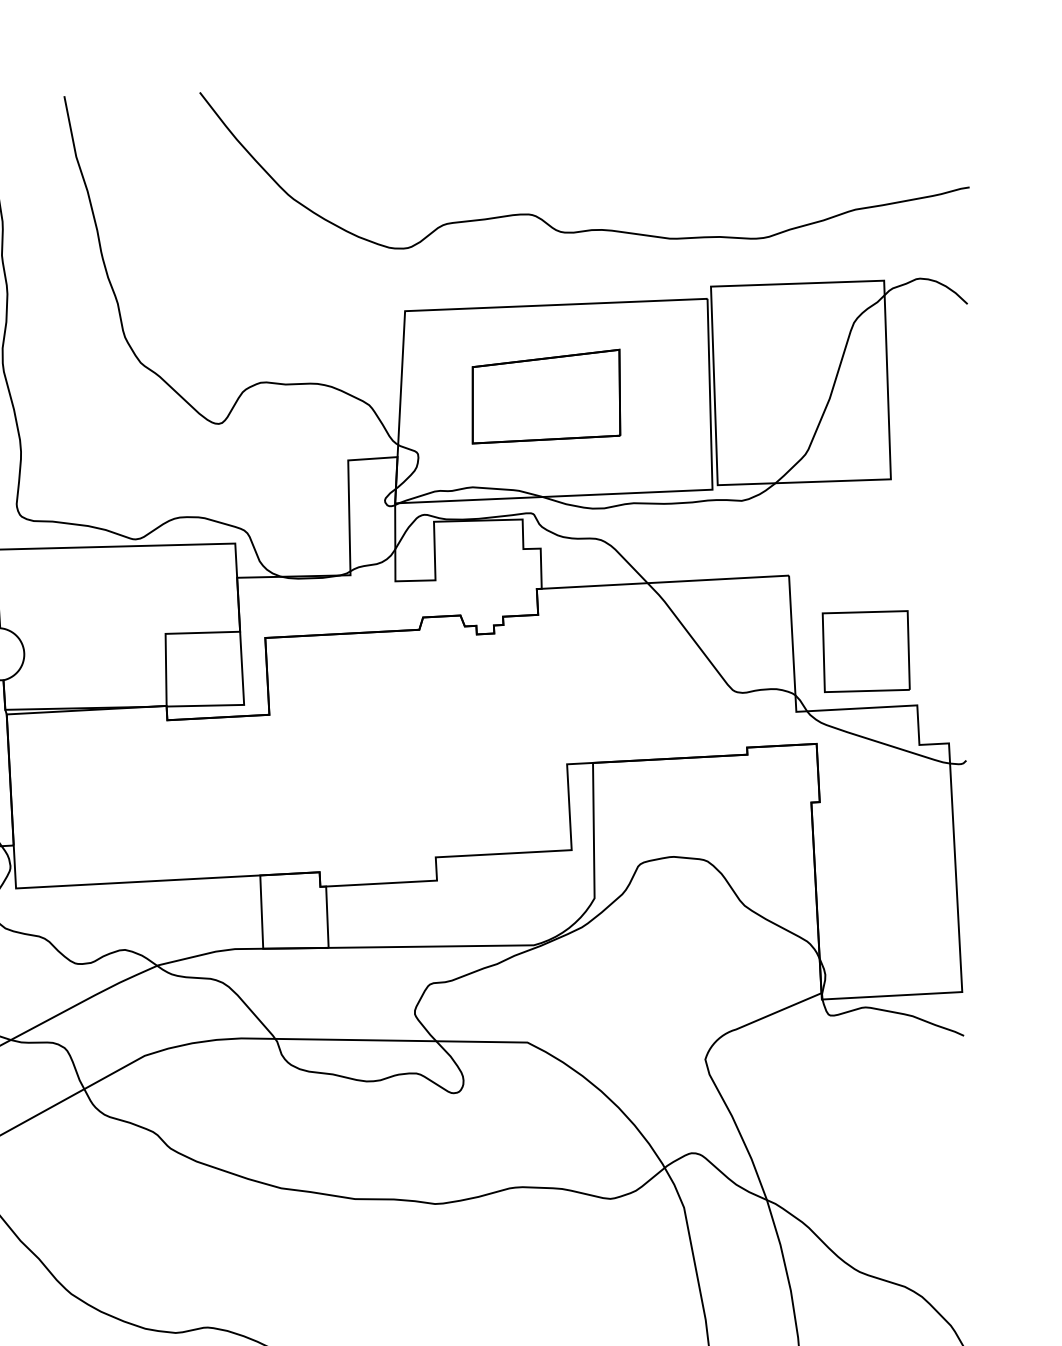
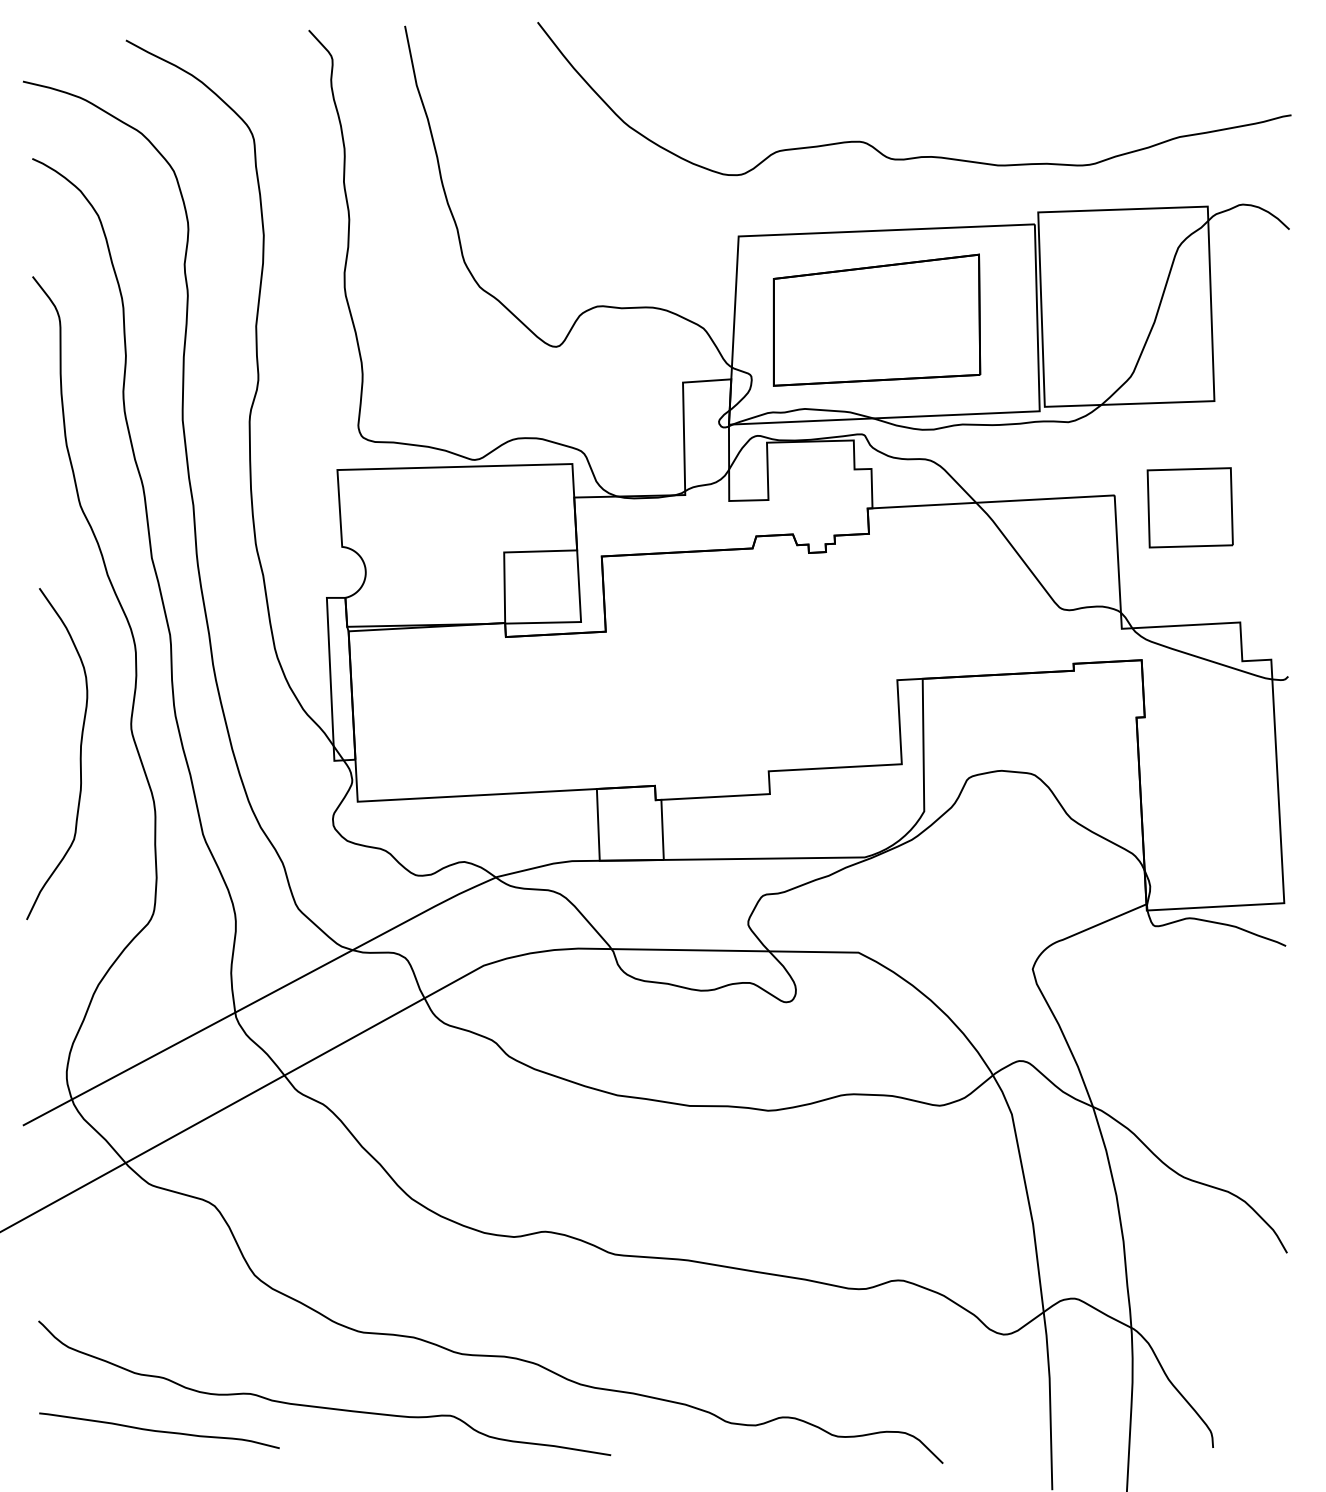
part: (546, 395) -> (877, 319), size x1.43
part: (865, 651) -> (1189, 507), moved

